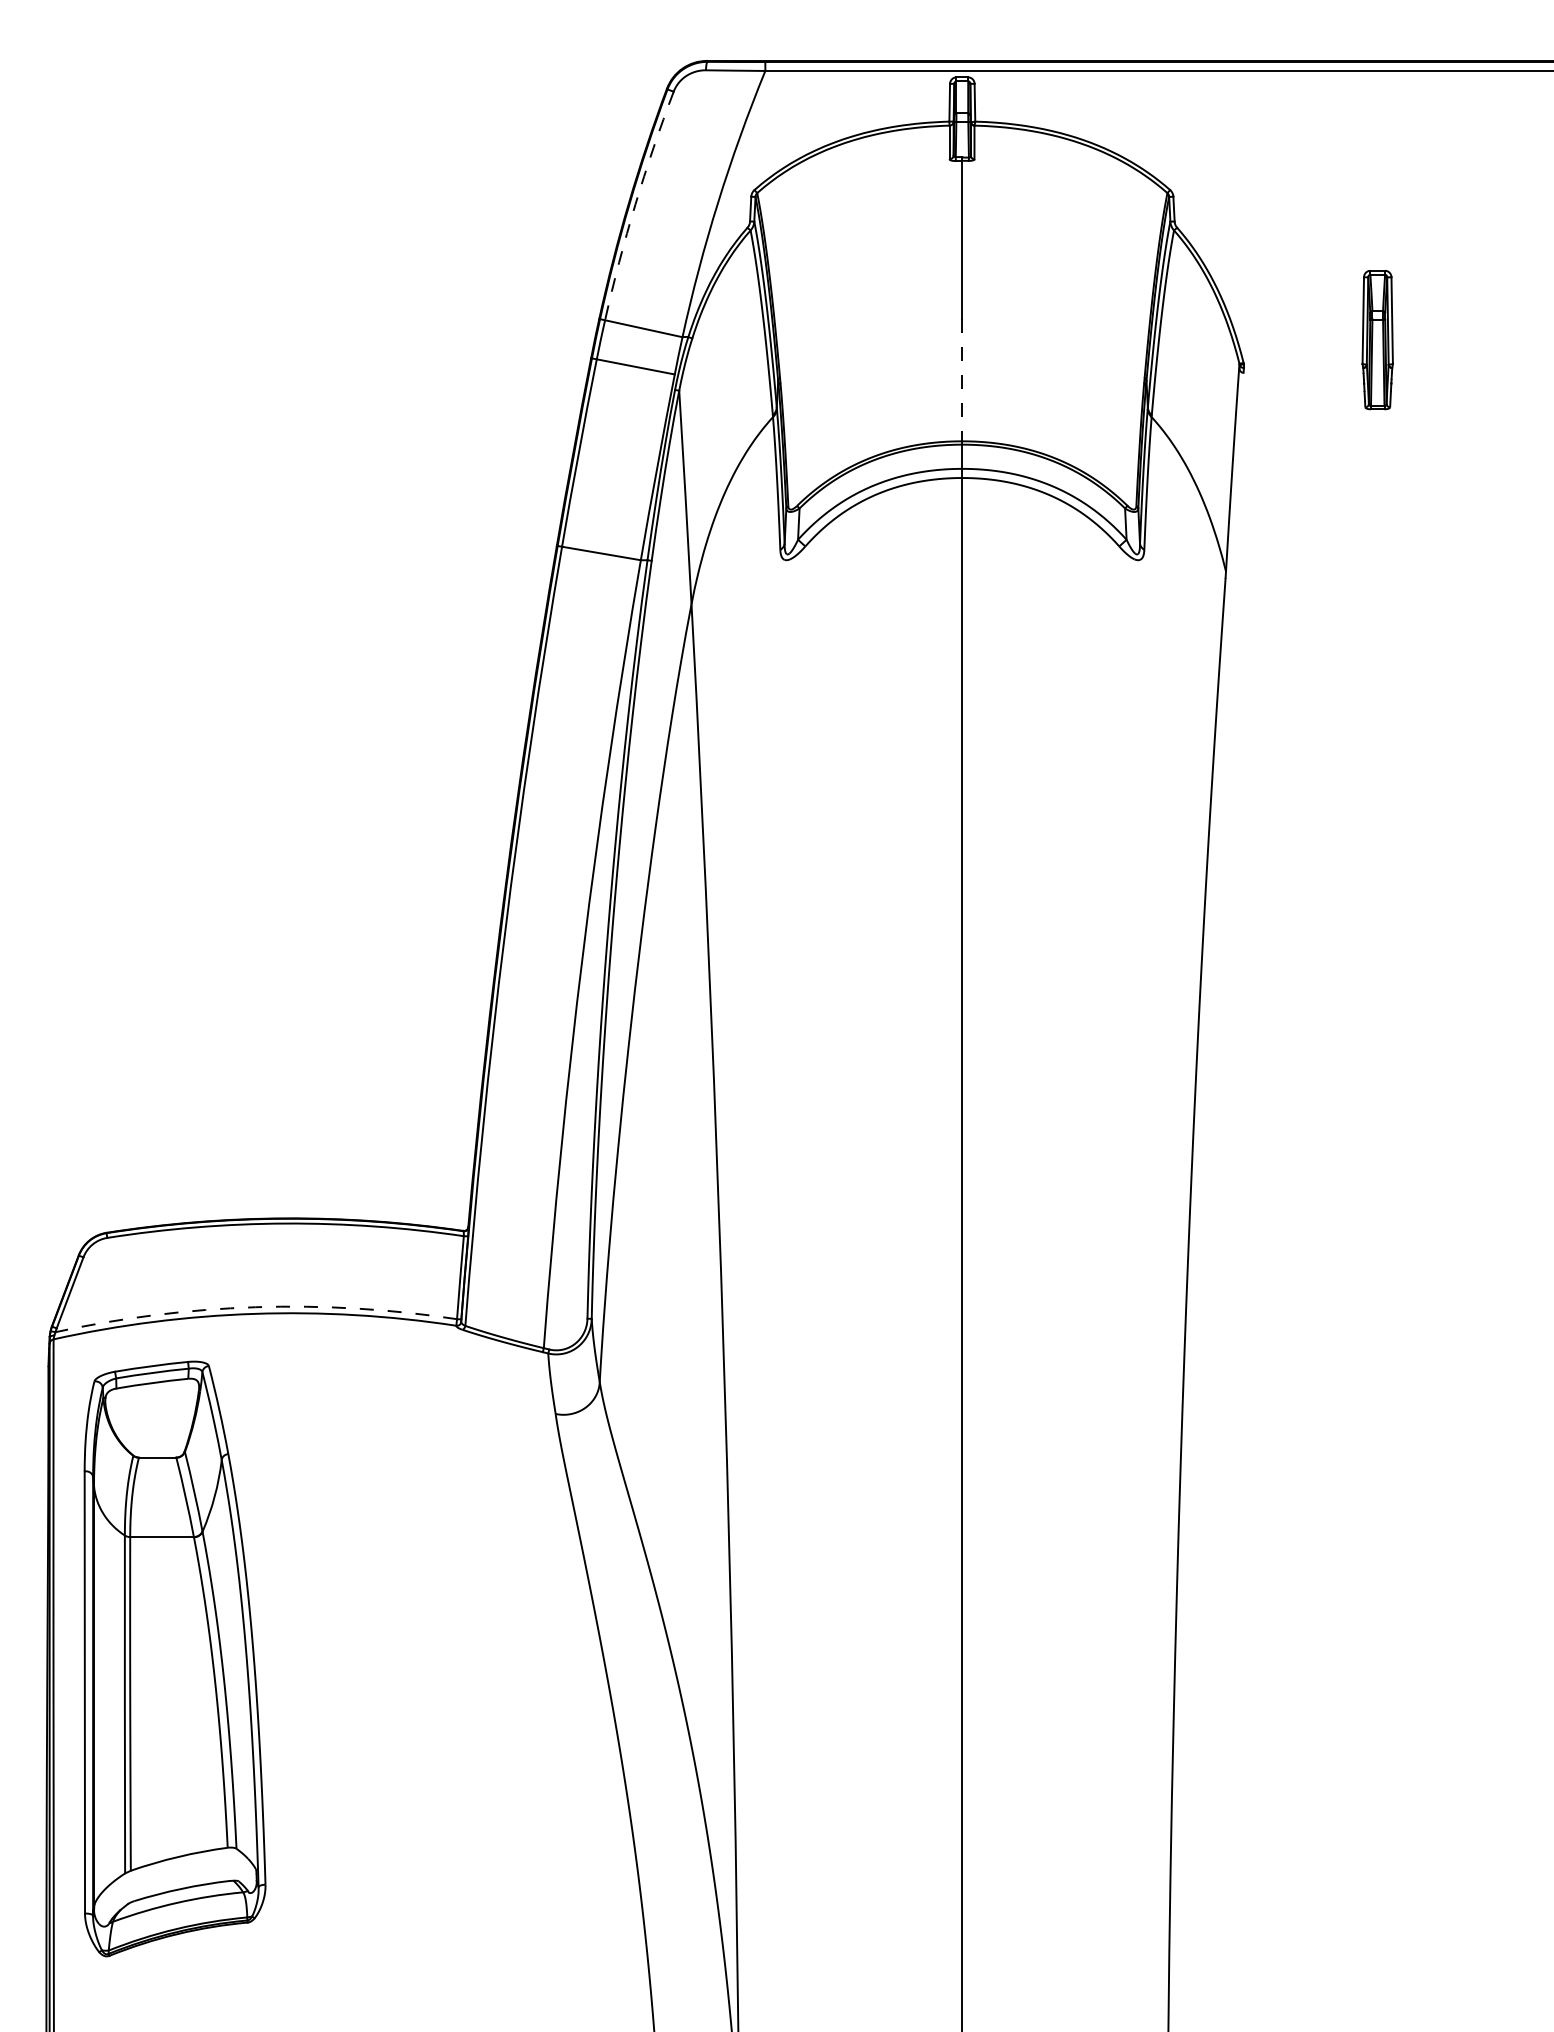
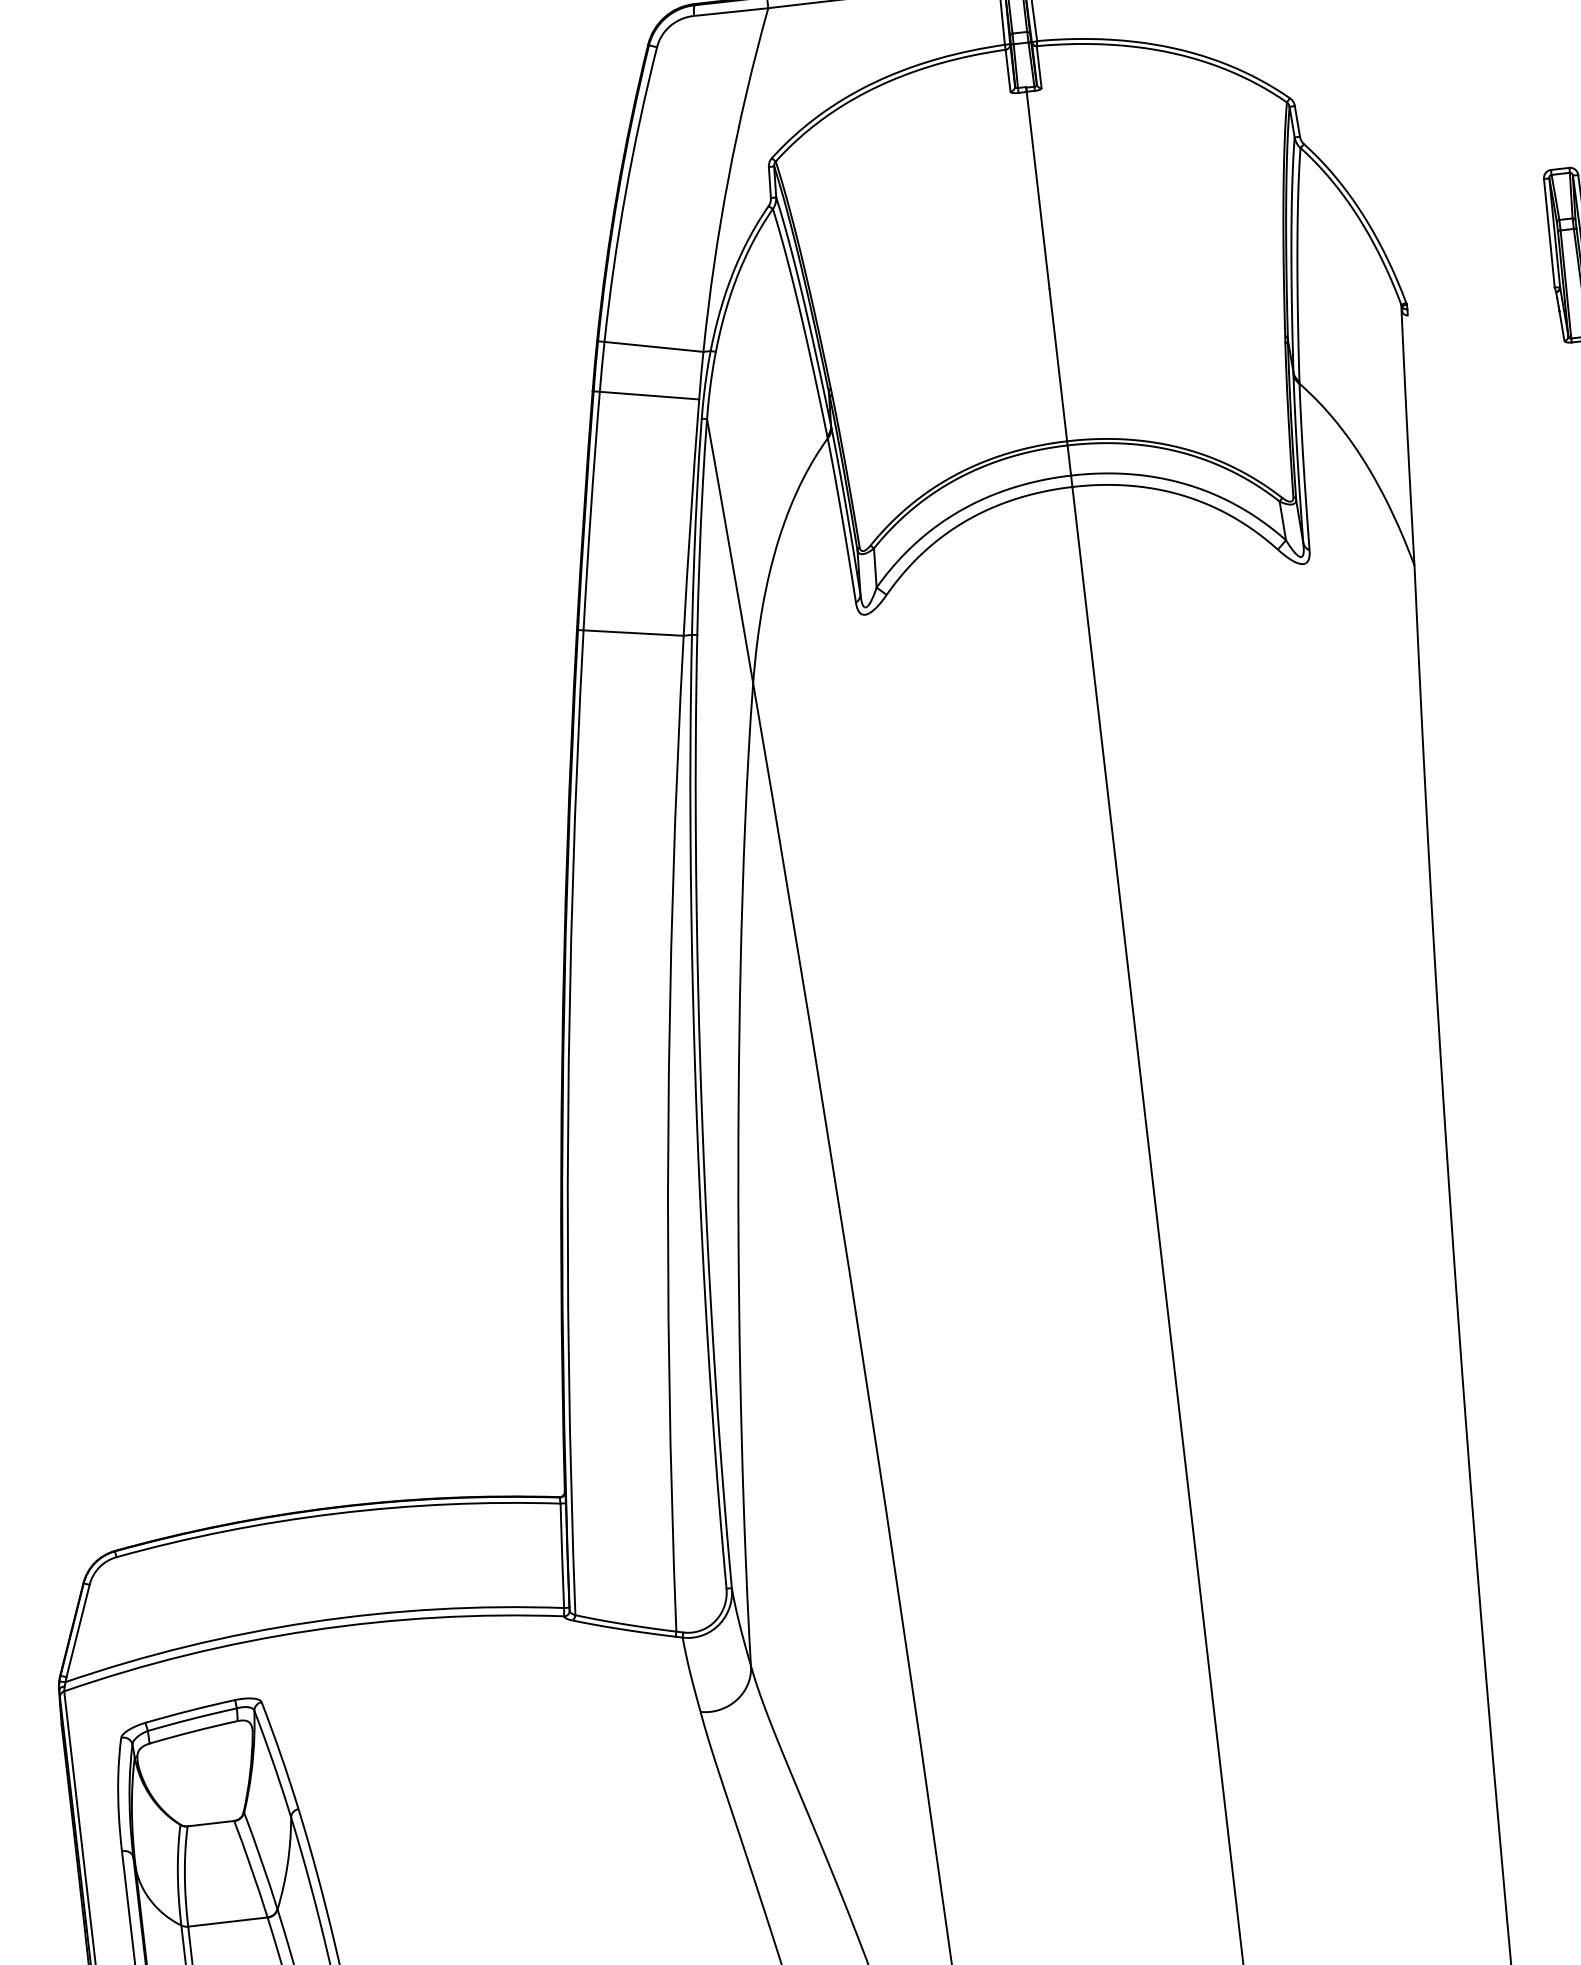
arc: (635, 204) -> (625, 193), dashed -> solid
line: (962, 380) -> (1058, 365), dashed -> solid
arc: (255, 1307) -> (311, 1622), dashed -> solid

